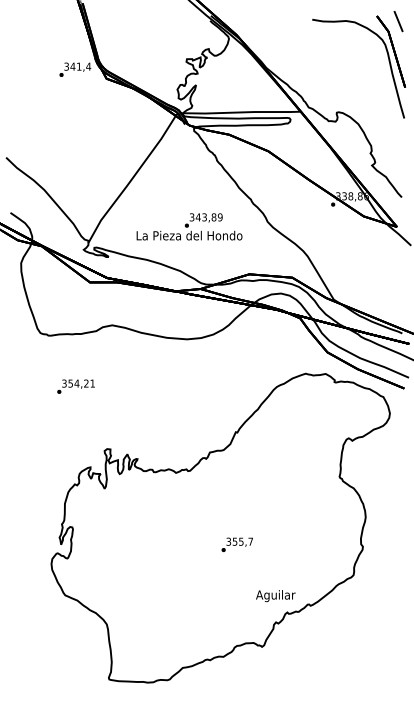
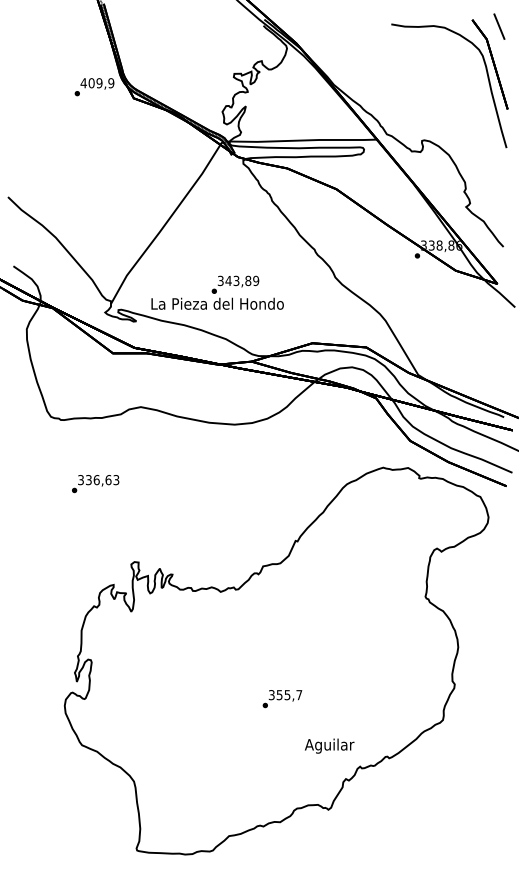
text: (77, 66) -> (97, 83), 341,4 -> 409,9
text: (189, 226) -> (217, 292), moved
text: (81, 383) -> (102, 480), 354,21 -> 336,63
text: (237, 545) -> (282, 699), moved
text: (275, 595) -> (329, 745), moved

